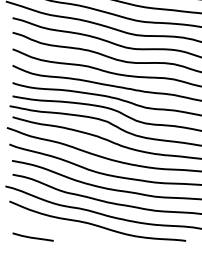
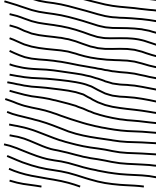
curve: (57, 229) -> (44, 177), added

